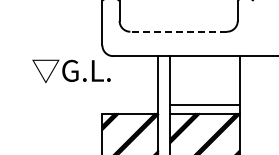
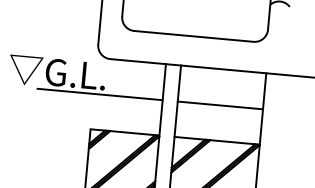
line: (178, 31) -> (193, 36), dashed -> solid
line: (107, 85) -> (100, 94), added
line: (204, 105) -> (219, 105), moved

